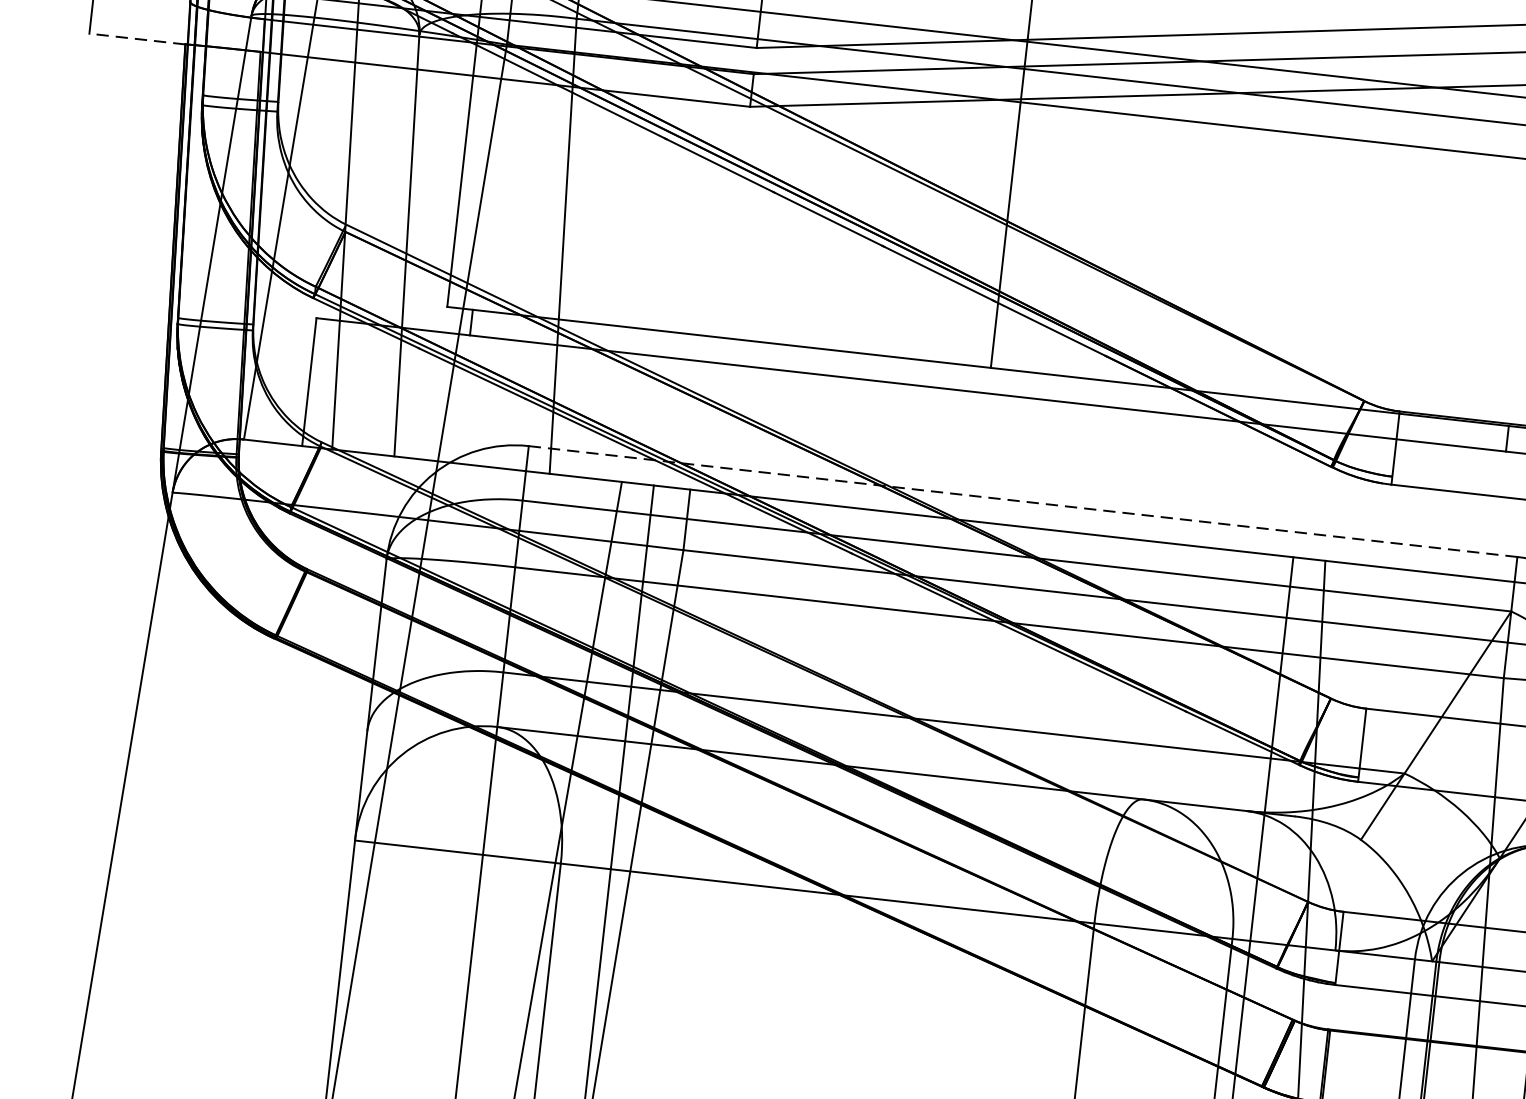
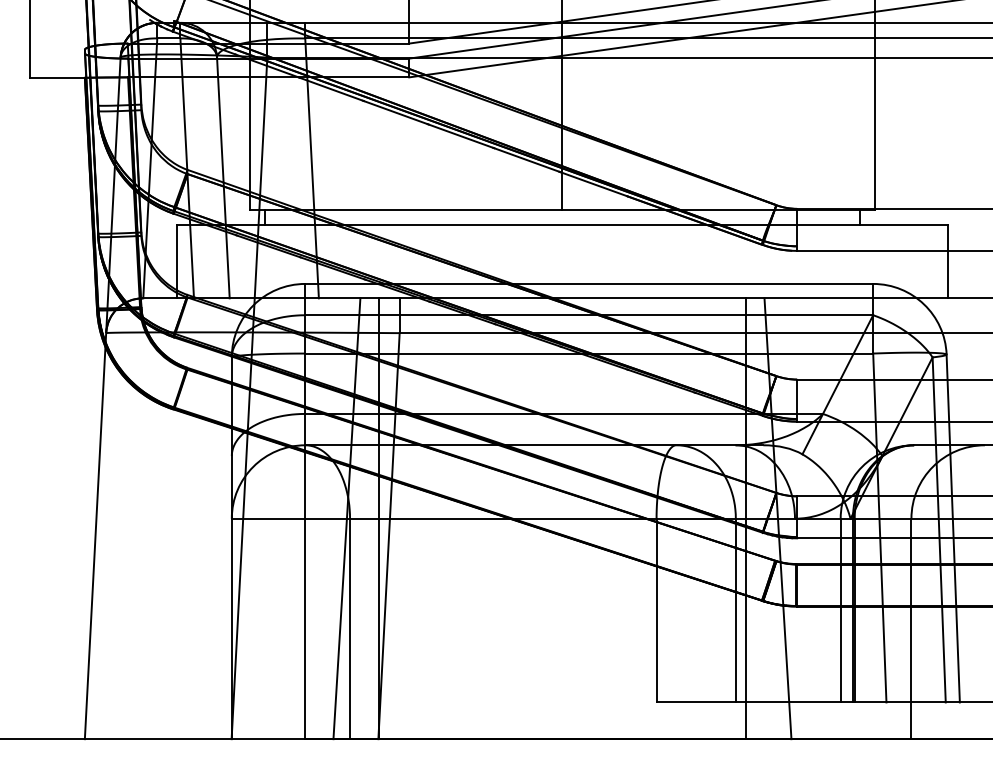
line: (137, 38) -> (57, 77), dashed -> solid
line: (1023, 500) -> (589, 283), dashed -> solid

